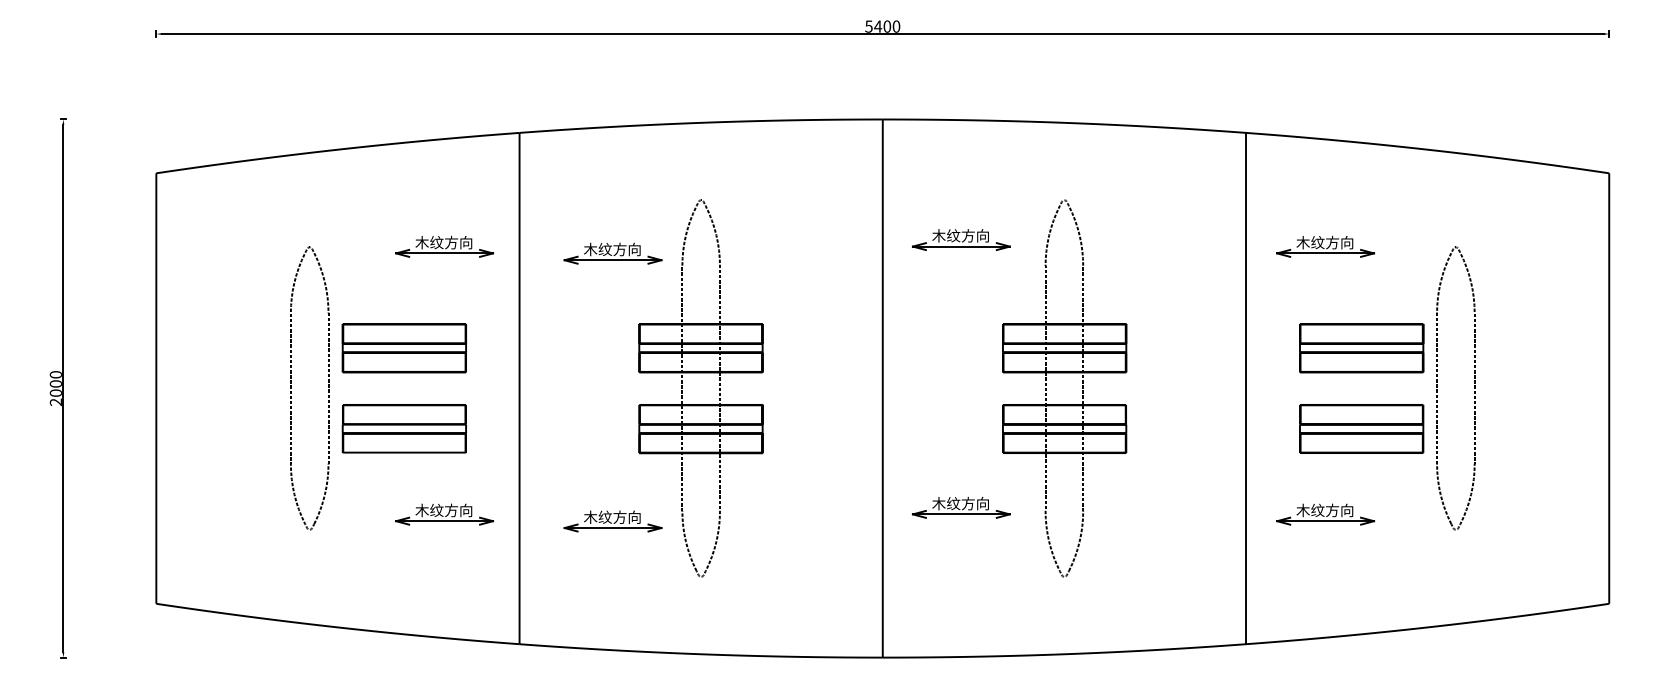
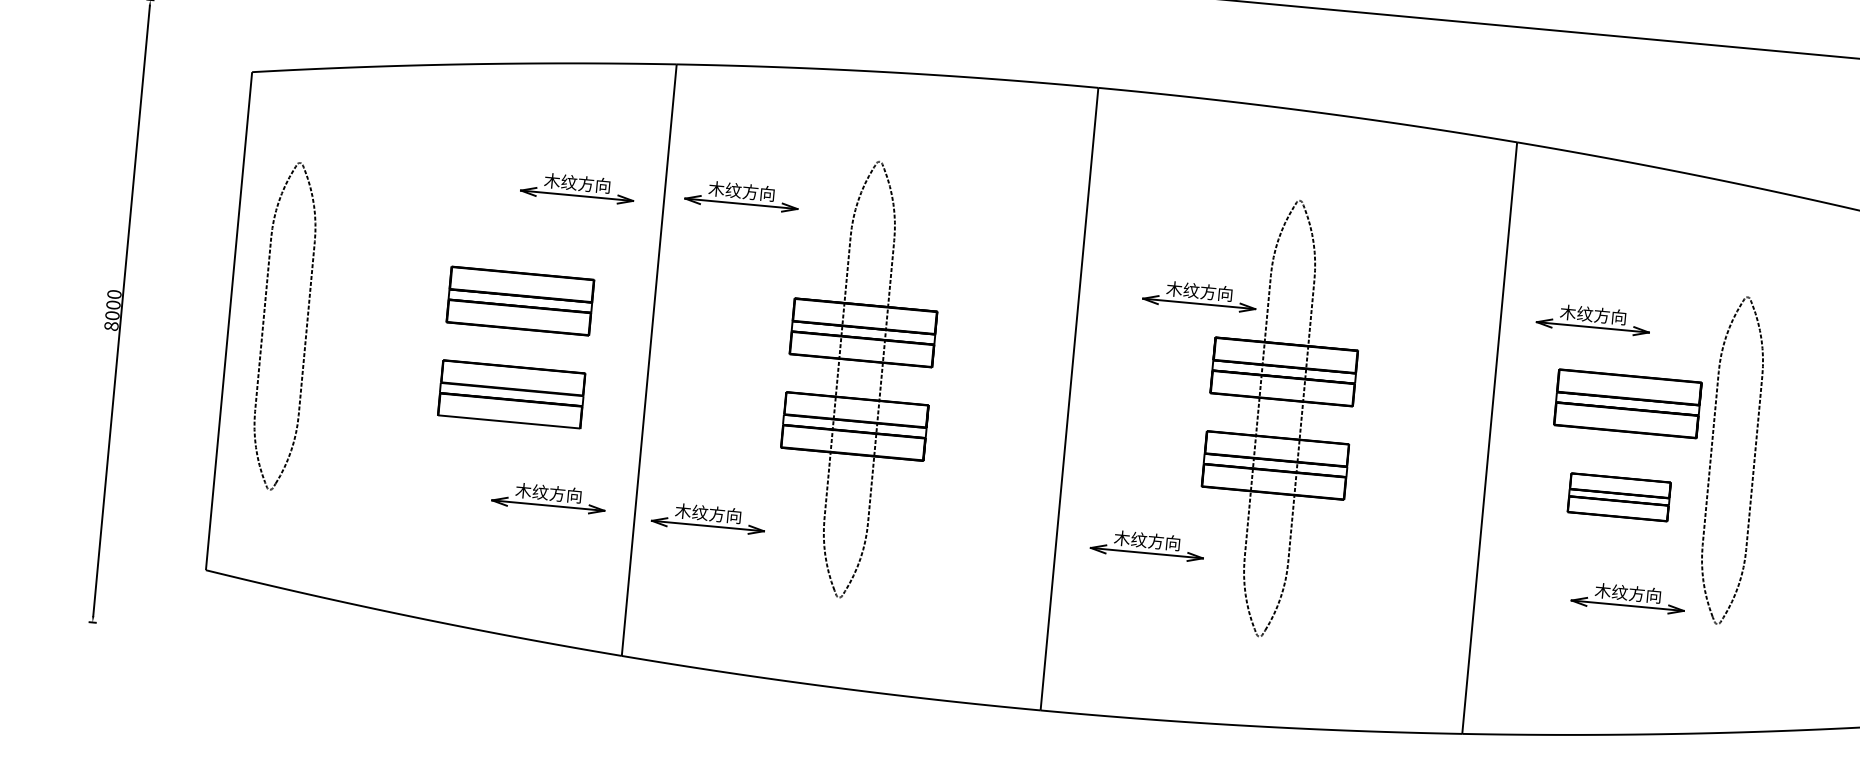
part: (960, 240) -> (1198, 296), moved
part: (1325, 246) -> (1593, 319), moved
part: (612, 253) -> (741, 195), moved
part: (291, 388) -> (263, 324), moved
text: (55, 402) -> (110, 326), 2000 -> 8000
part: (1361, 428) -> (1619, 496), size x0.7
part: (1325, 514) -> (1628, 597), moved
part: (612, 521) -> (708, 518), moved

